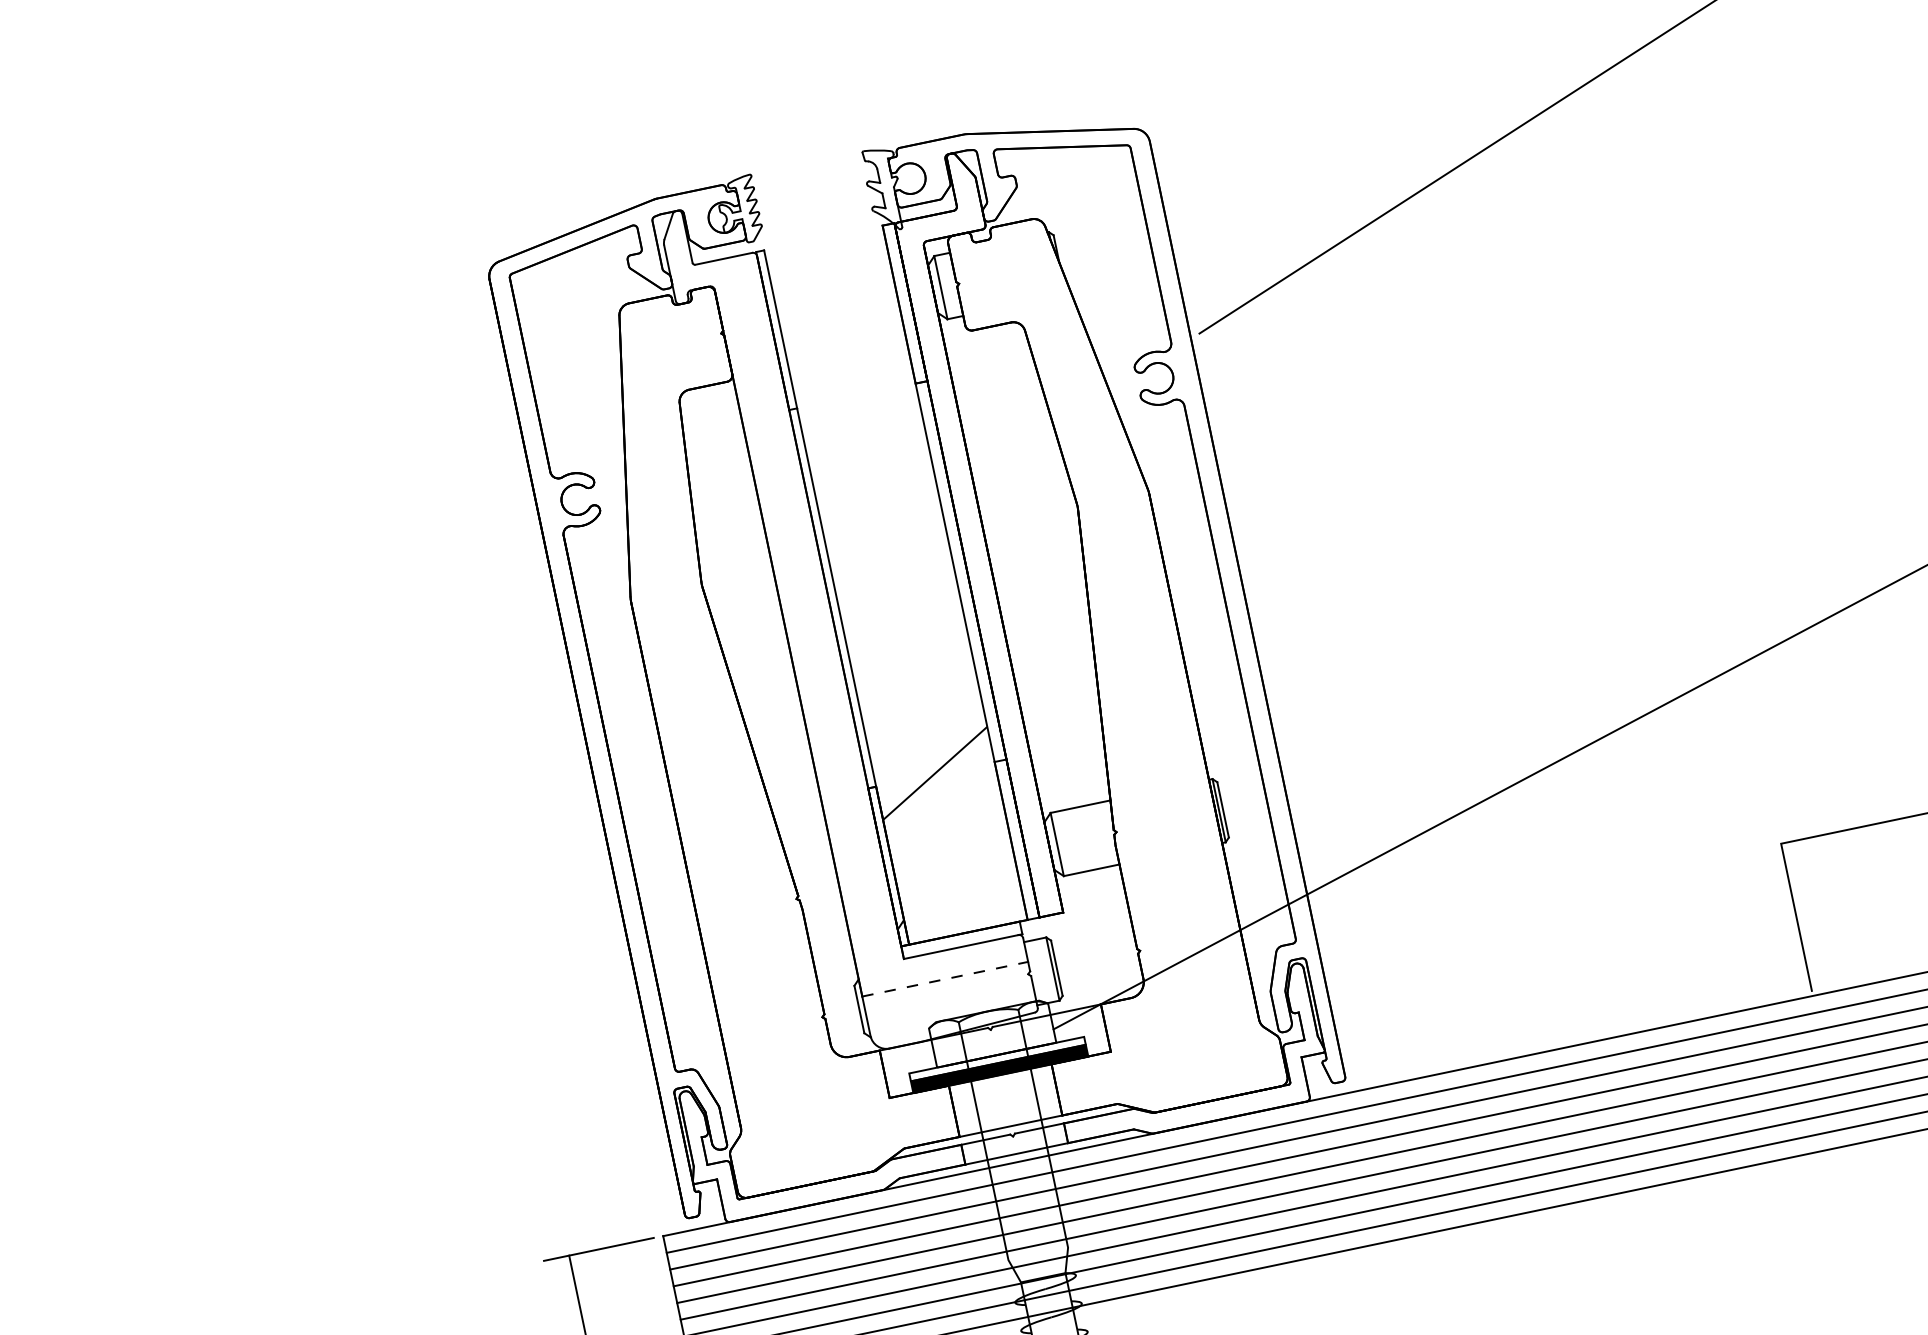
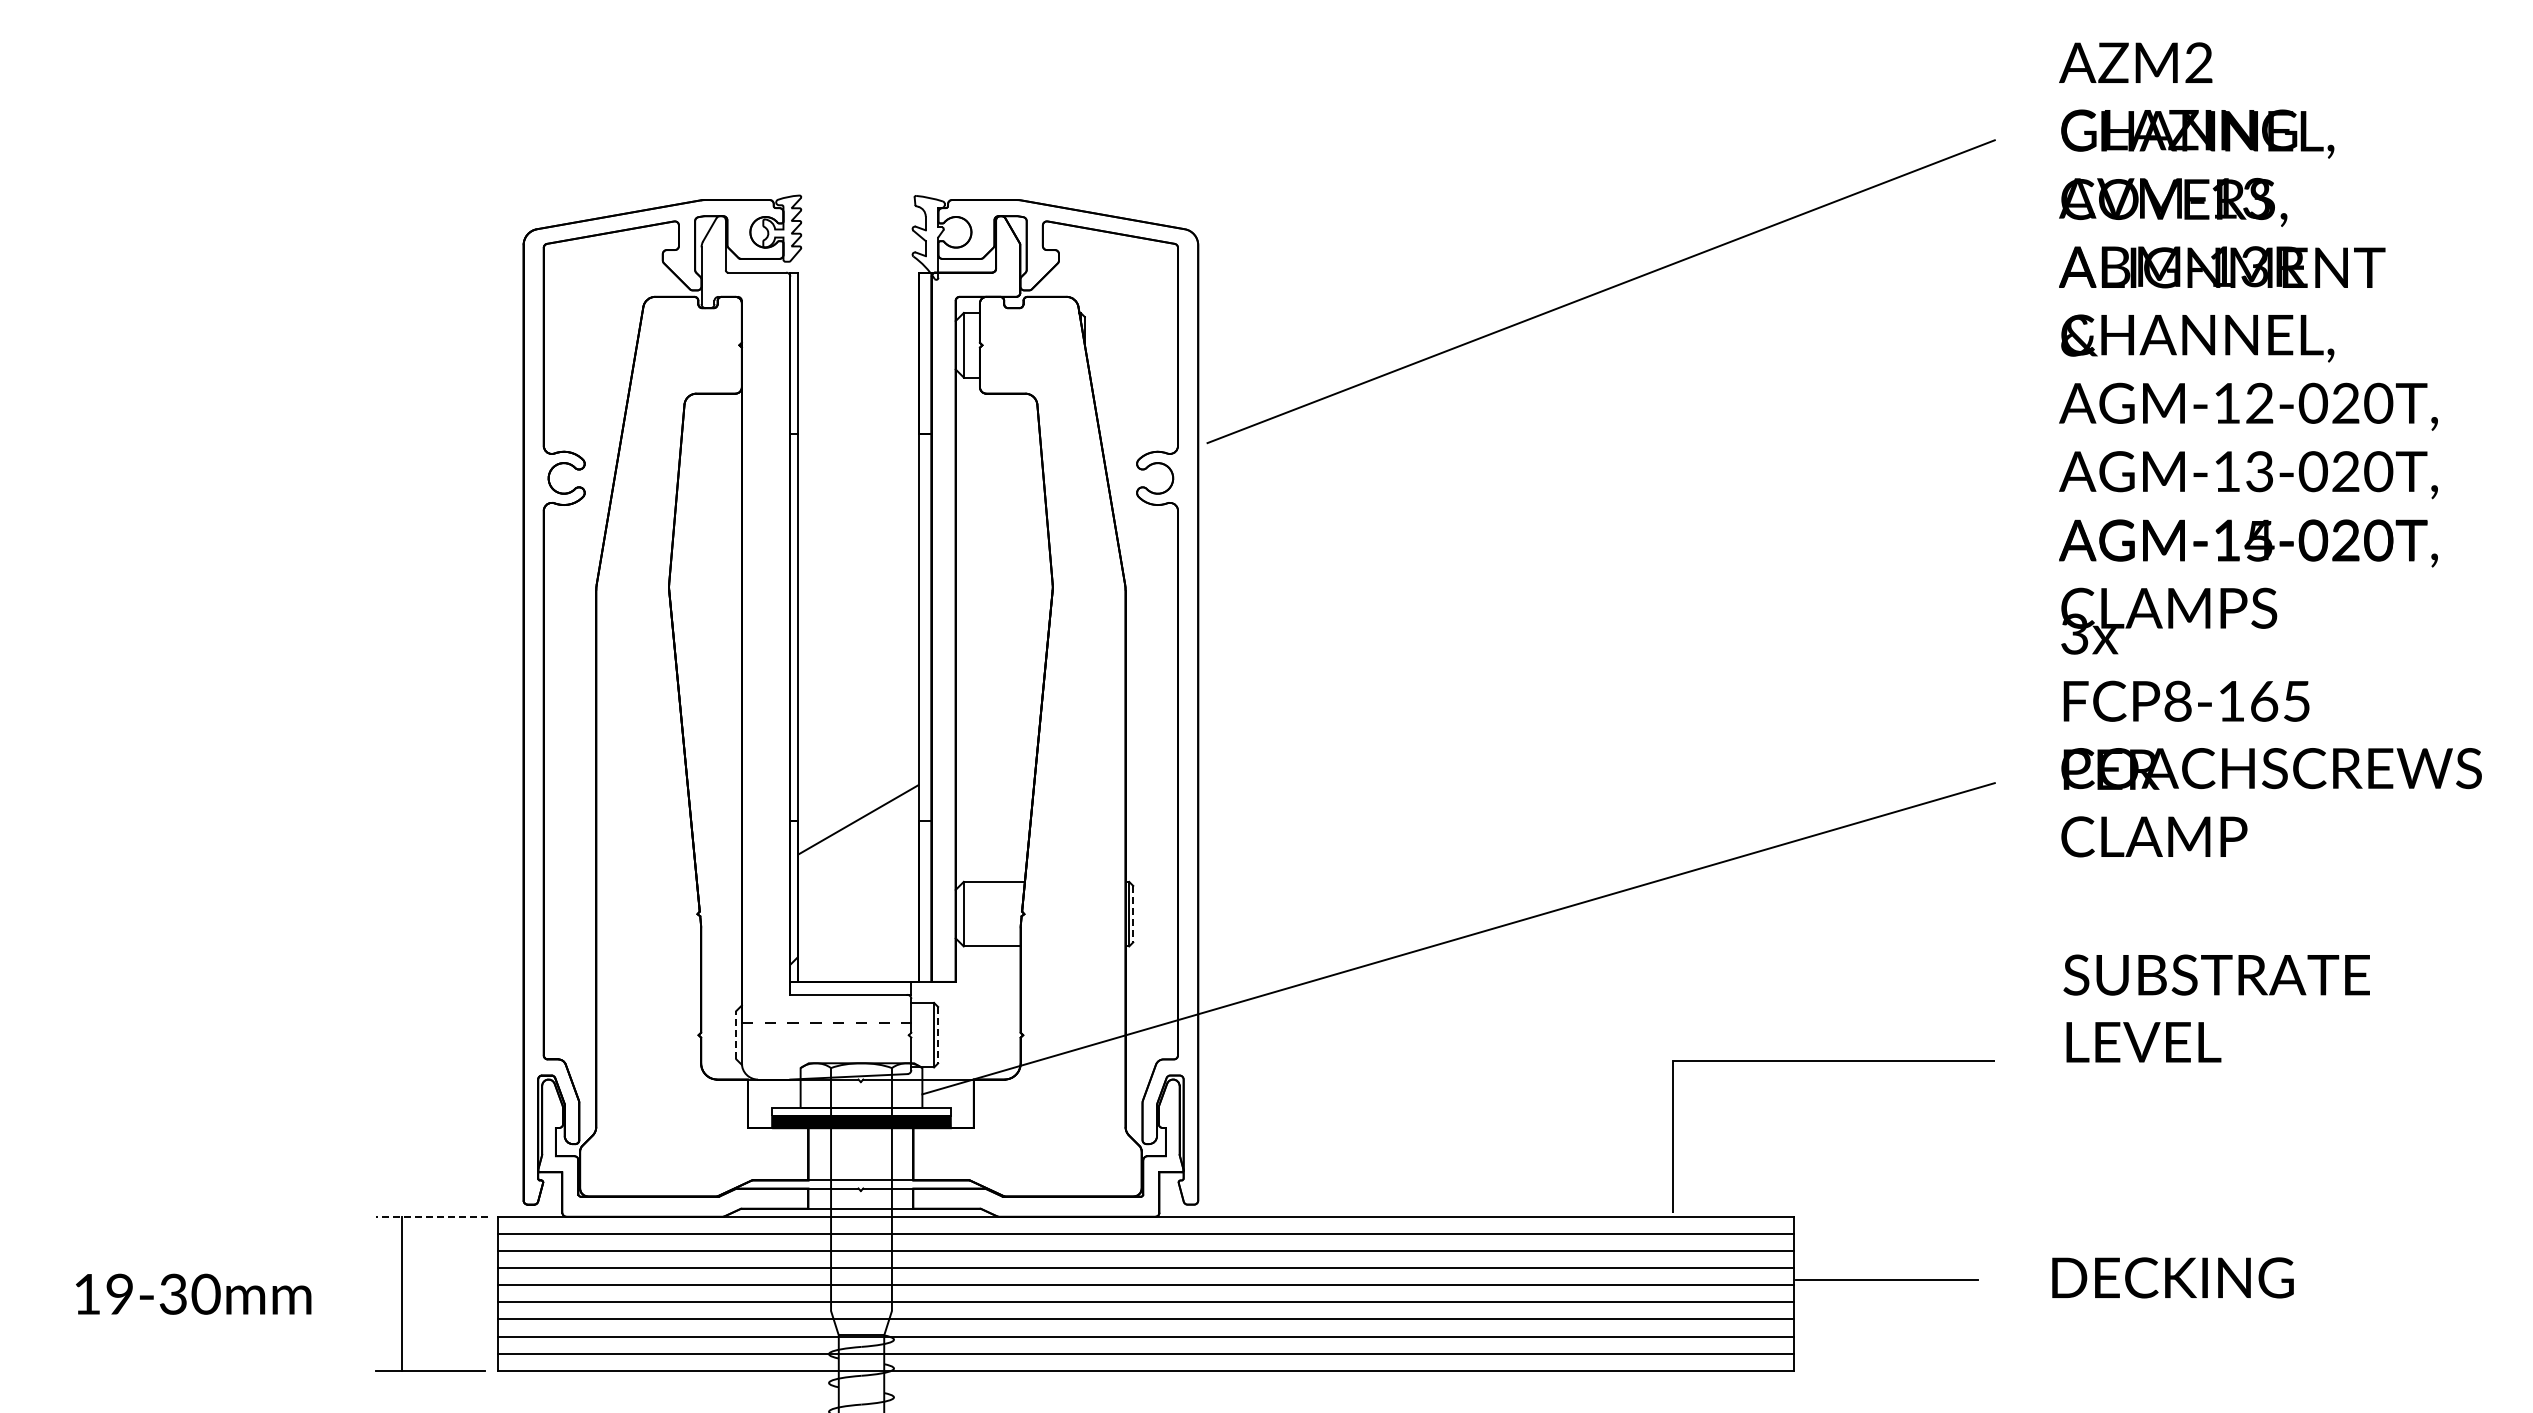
line: (1223, 810) -> (1133, 914), solid -> dashed
line: (1057, 968) -> (938, 1035), solid -> dashed
line: (859, 1008) -> (736, 1034), solid -> dashed
line: (598, 1249) -> (431, 1216), solid -> dashed

